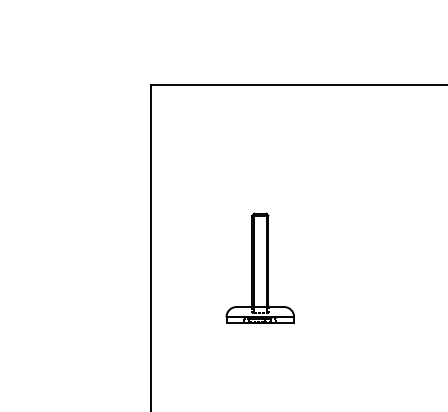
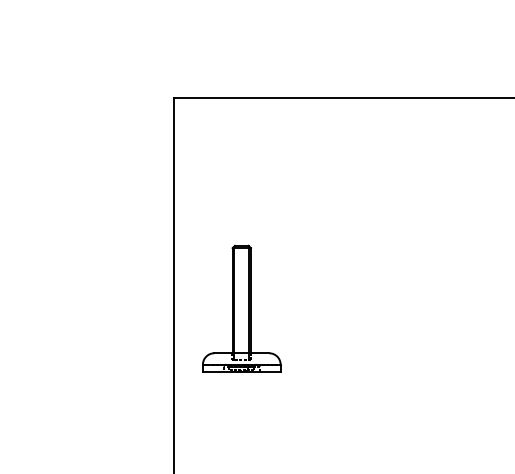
part: (259, 267) -> (240, 307), moved

